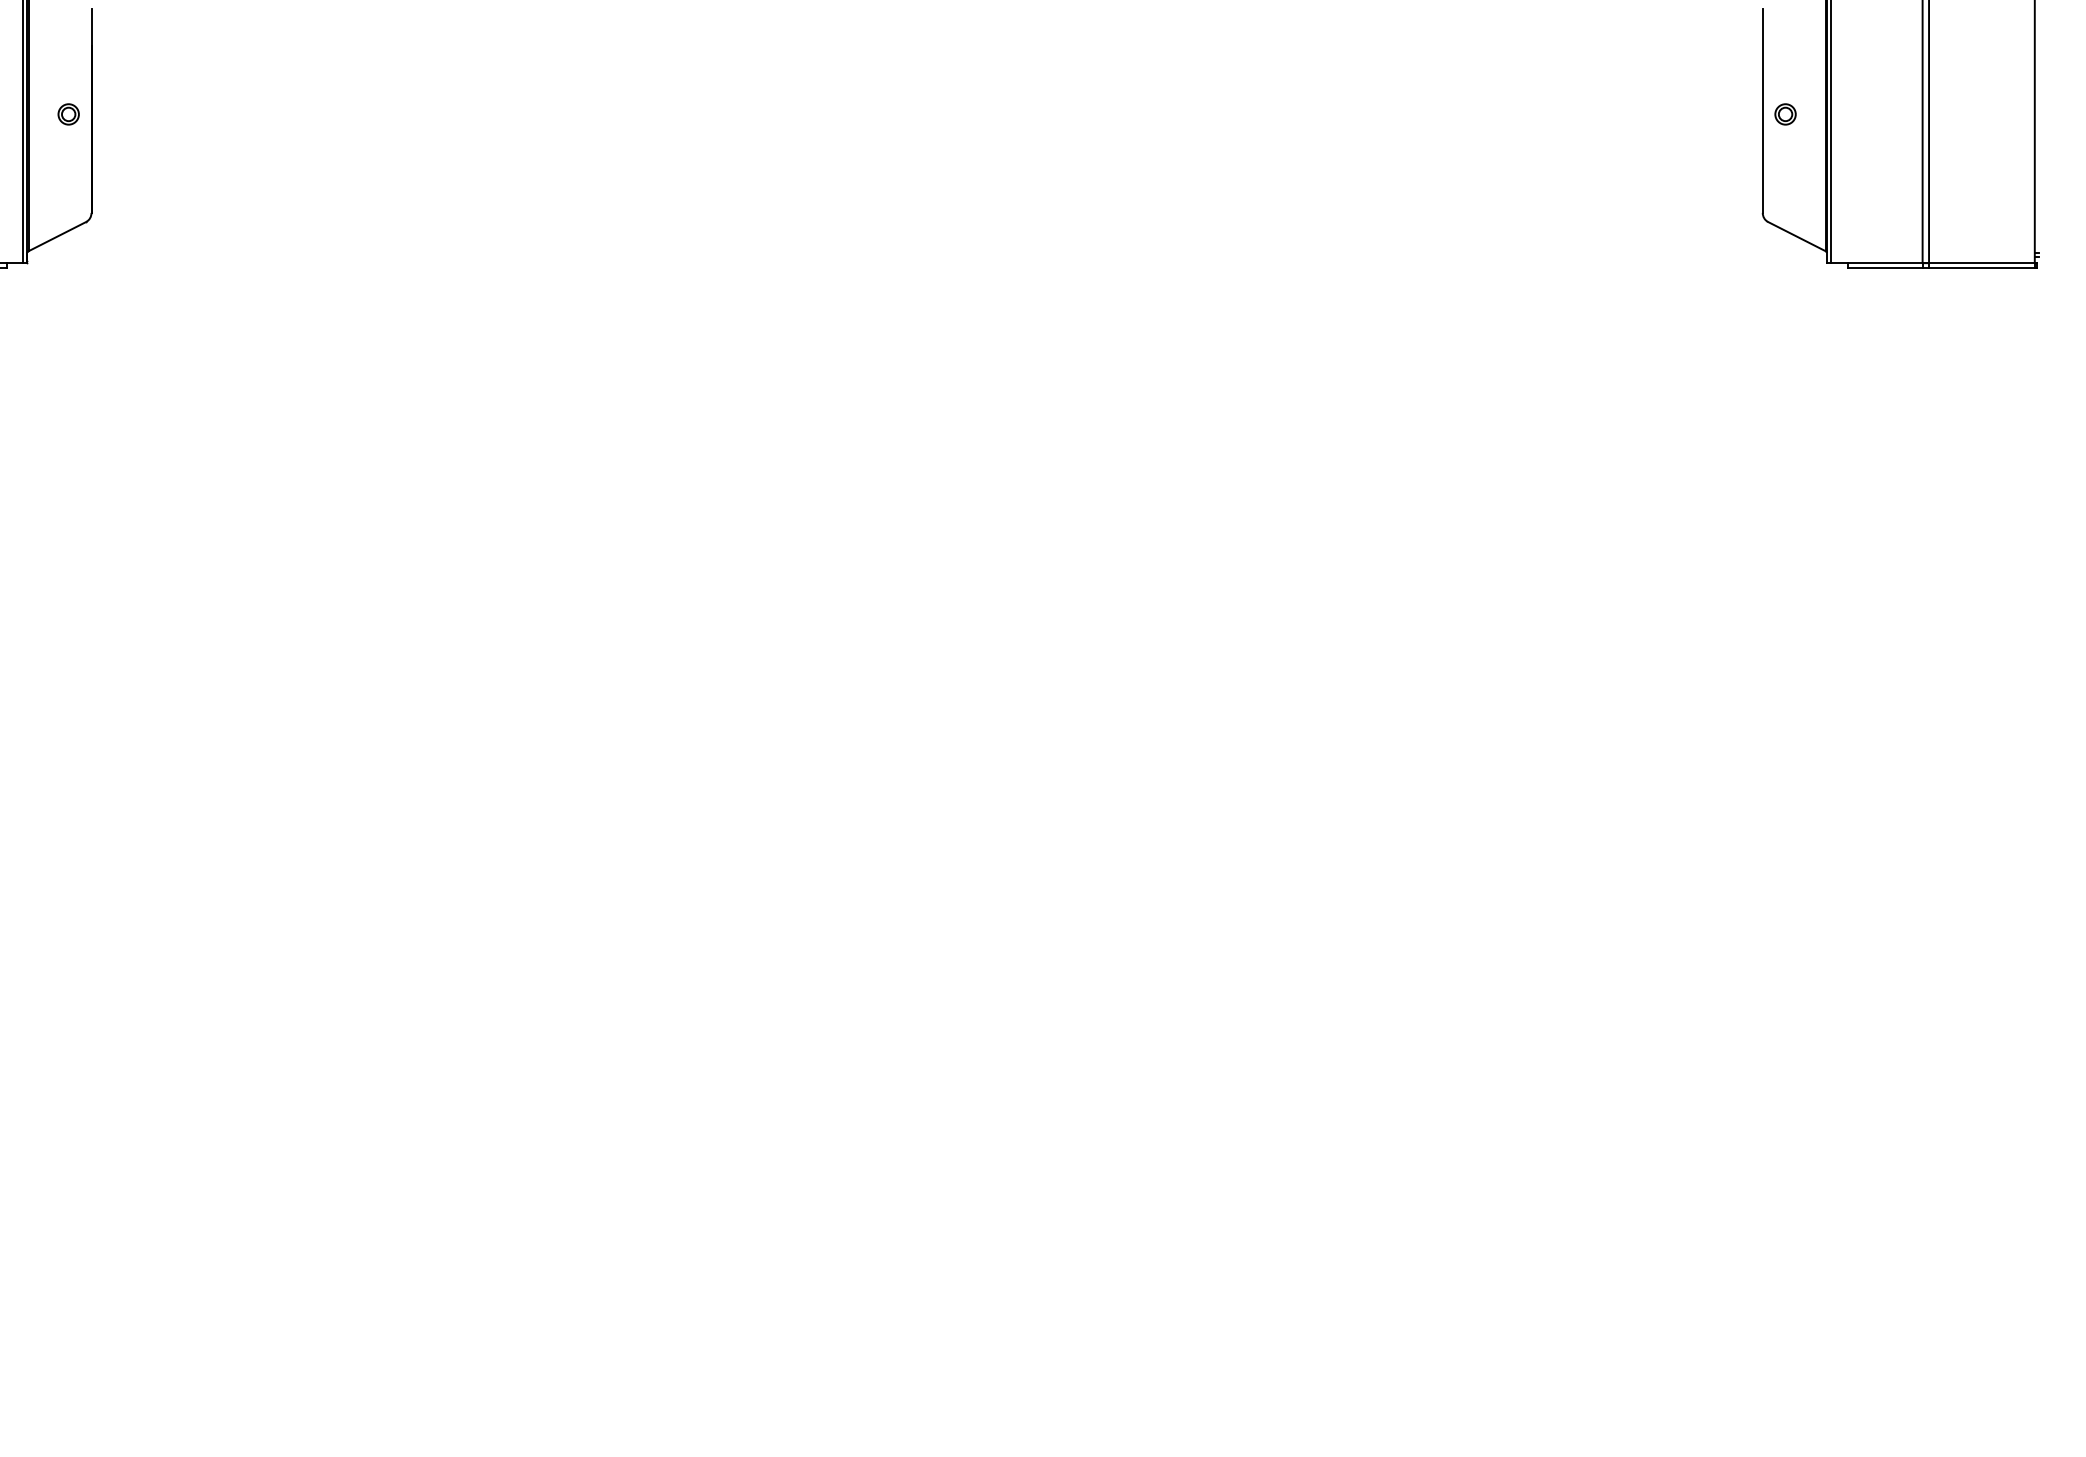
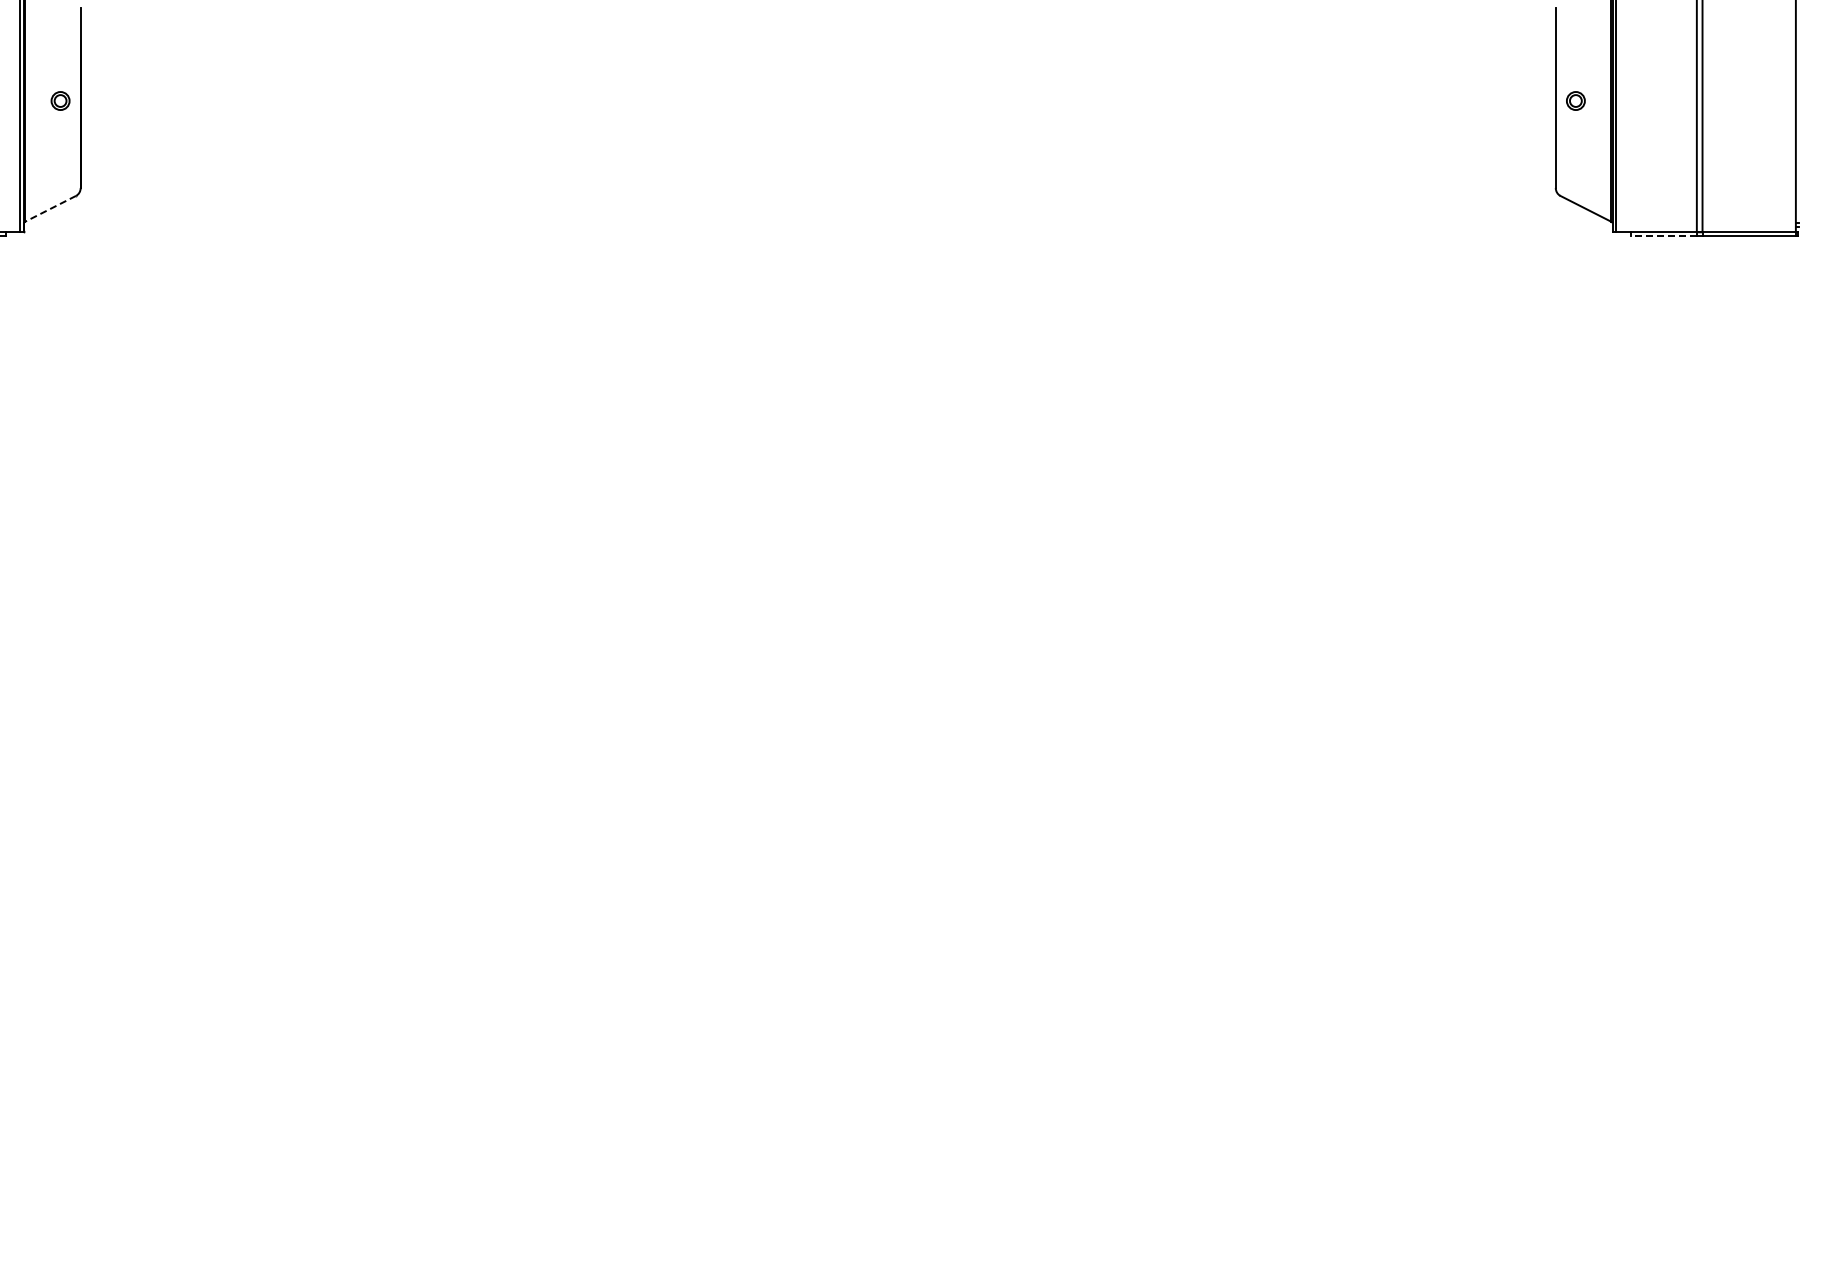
line: (57, 237) -> (50, 209), solid -> dashed
line: (1884, 267) -> (1663, 236), solid -> dashed

